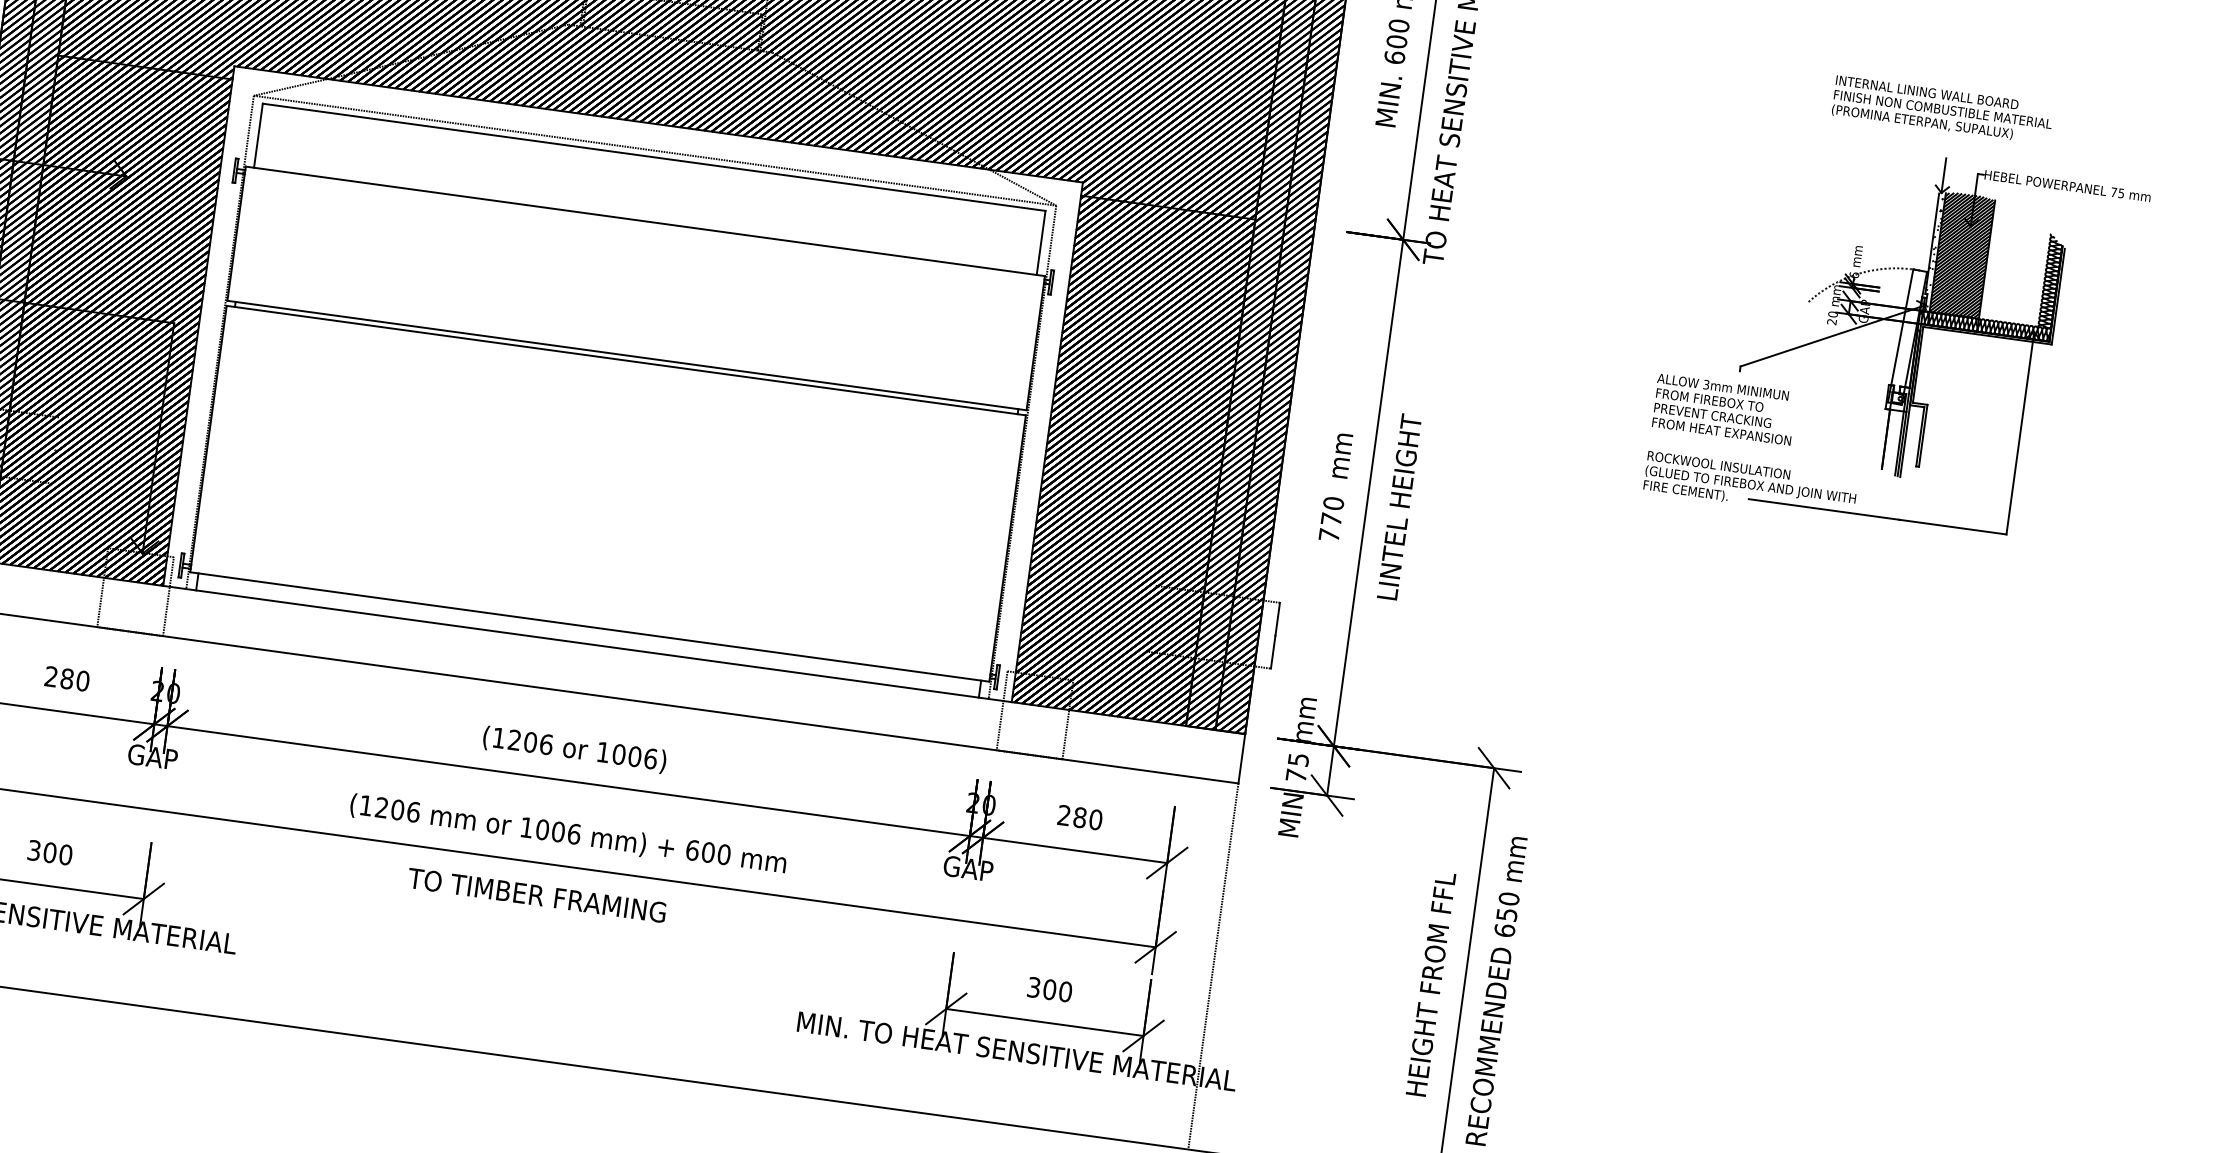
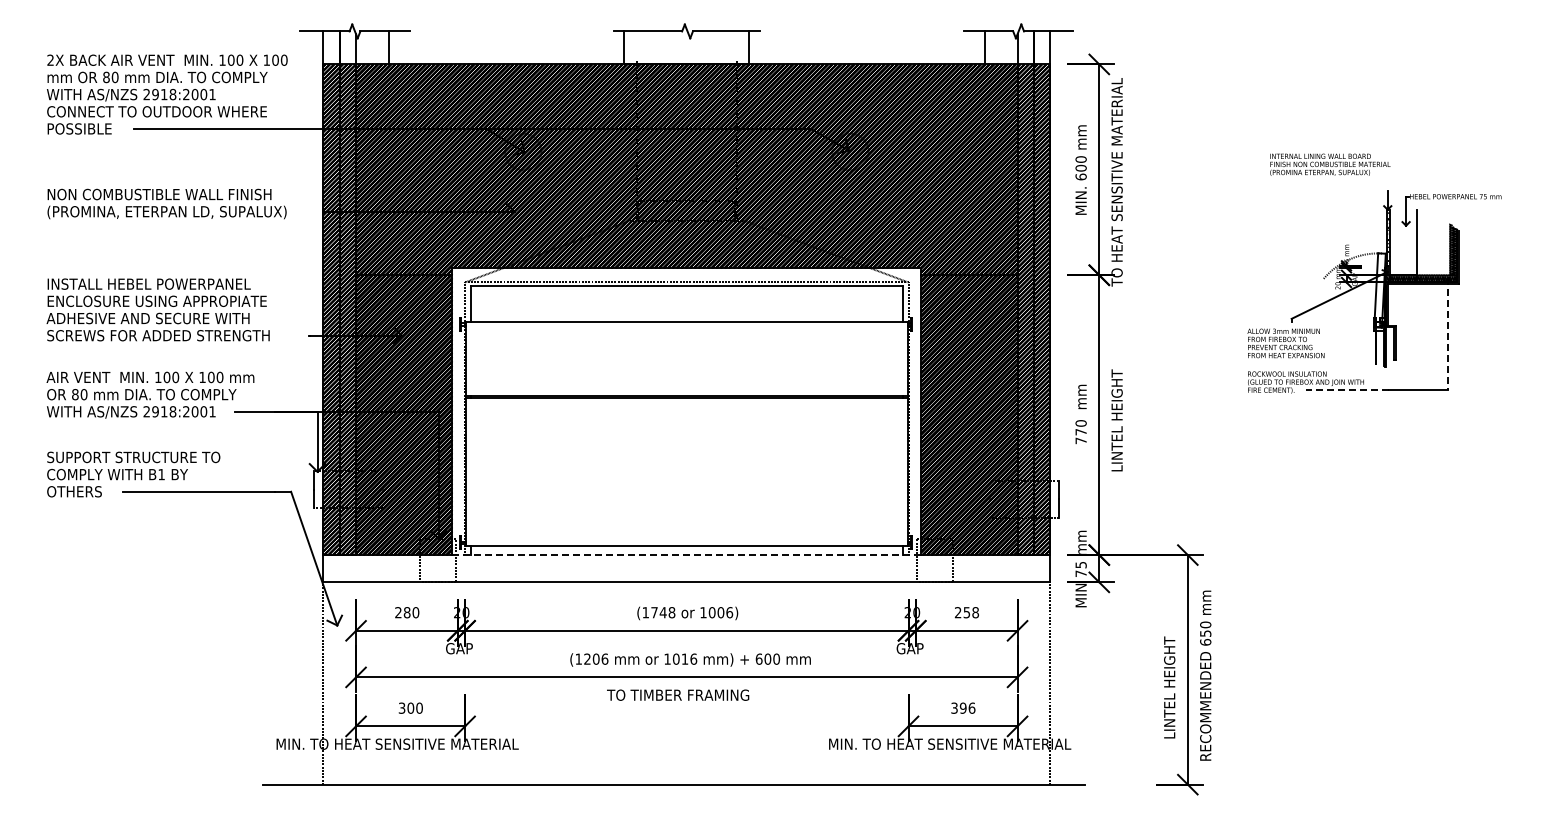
text: (1943, 109) -> (1330, 164), moved
hatch: (1962, 254) -> (1403, 241), removed
line: (2020, 433) -> (1448, 334), solid -> dashed
line: (1823, 509) -> (1347, 390), solid -> dashed
line: (588, 644) -> (687, 555), solid -> dashed
text: (531, 742) -> (663, 612), (1206 -> (1748
text: (1088, 818) -> (971, 612), 280 -> 258
text: (557, 830) -> (684, 658), 1006 -> 1016
text: (1430, 983) -> (1169, 676), HEIGHT FROM FFL -> LINTEL HEIGHT
text: (1057, 989) -> (967, 707), 300 -> 396

